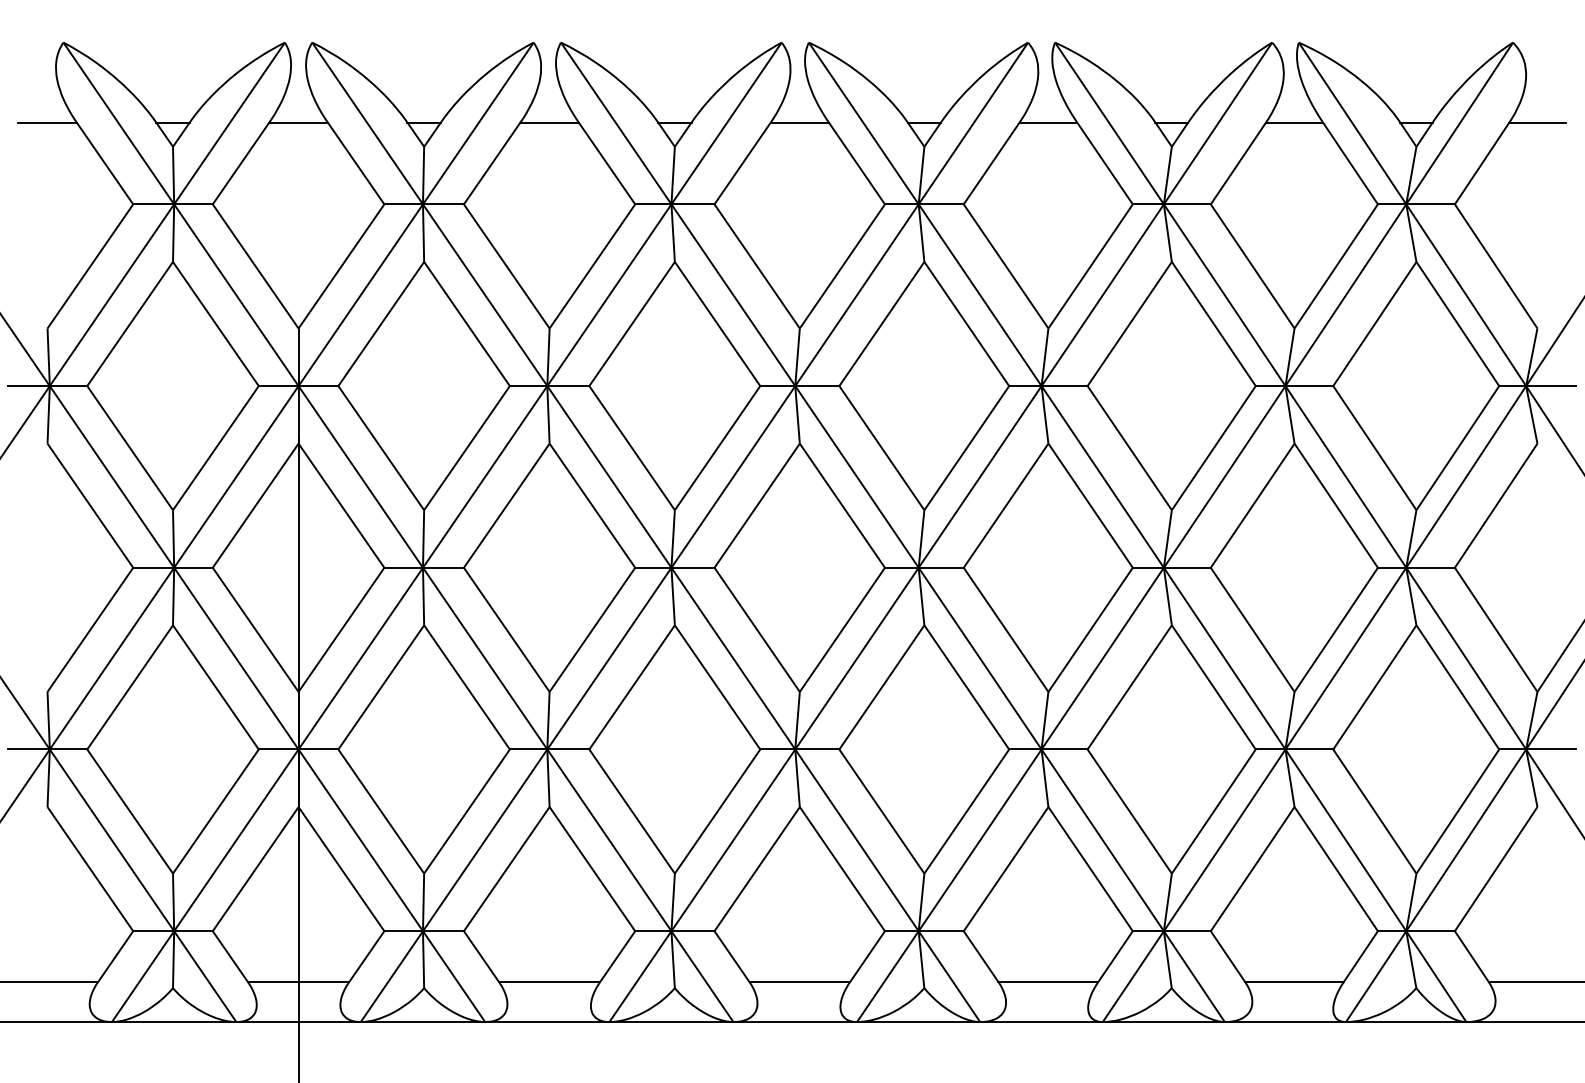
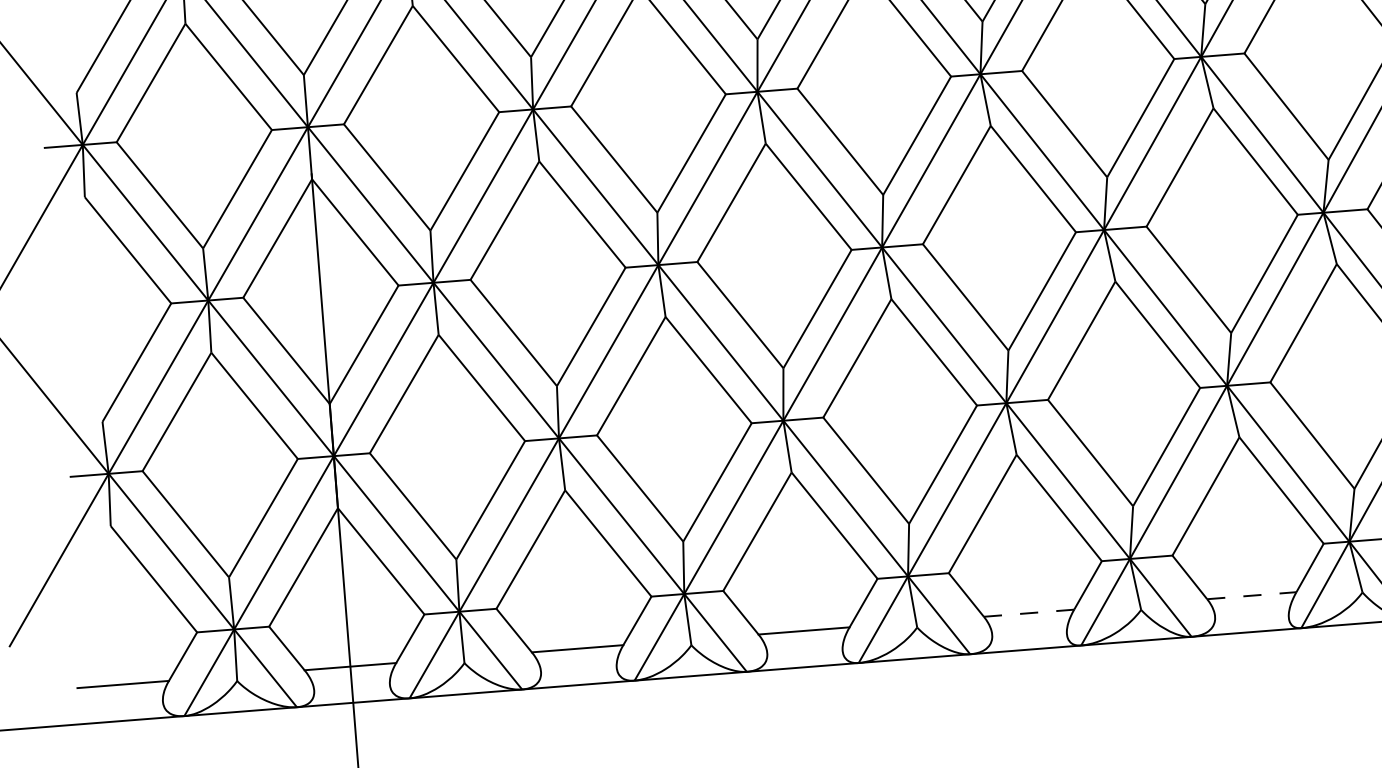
line: (1048, 982) -> (1029, 613), solid -> dashed
line: (1294, 982) -> (1251, 596), solid -> dashed

